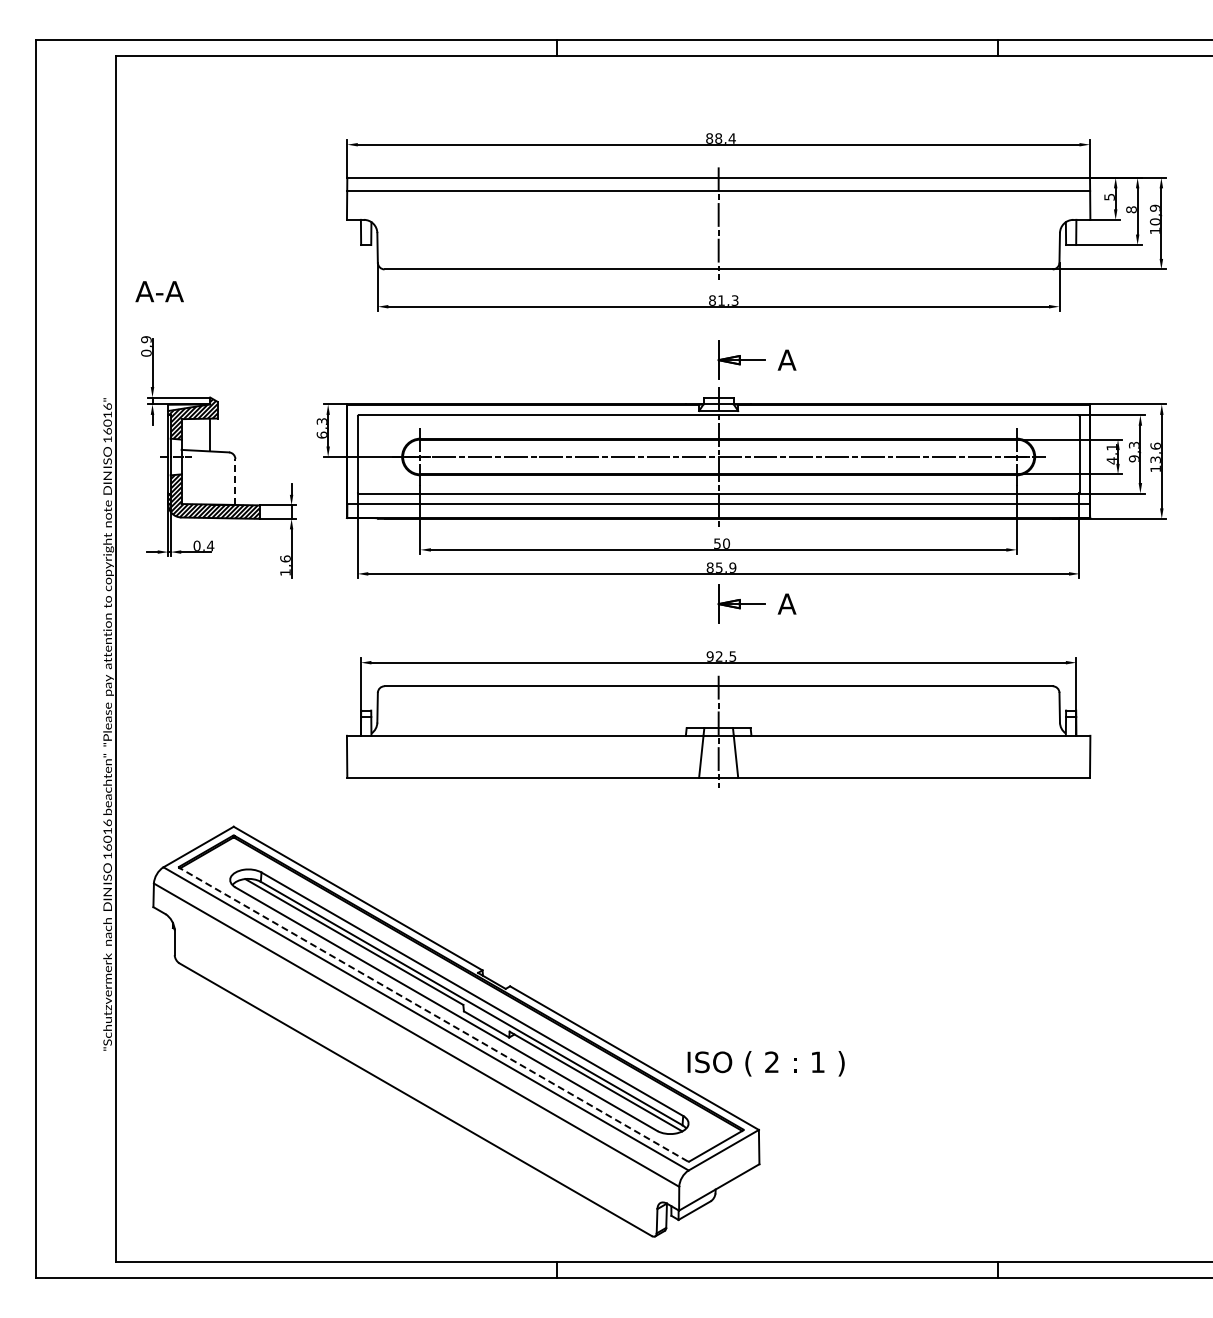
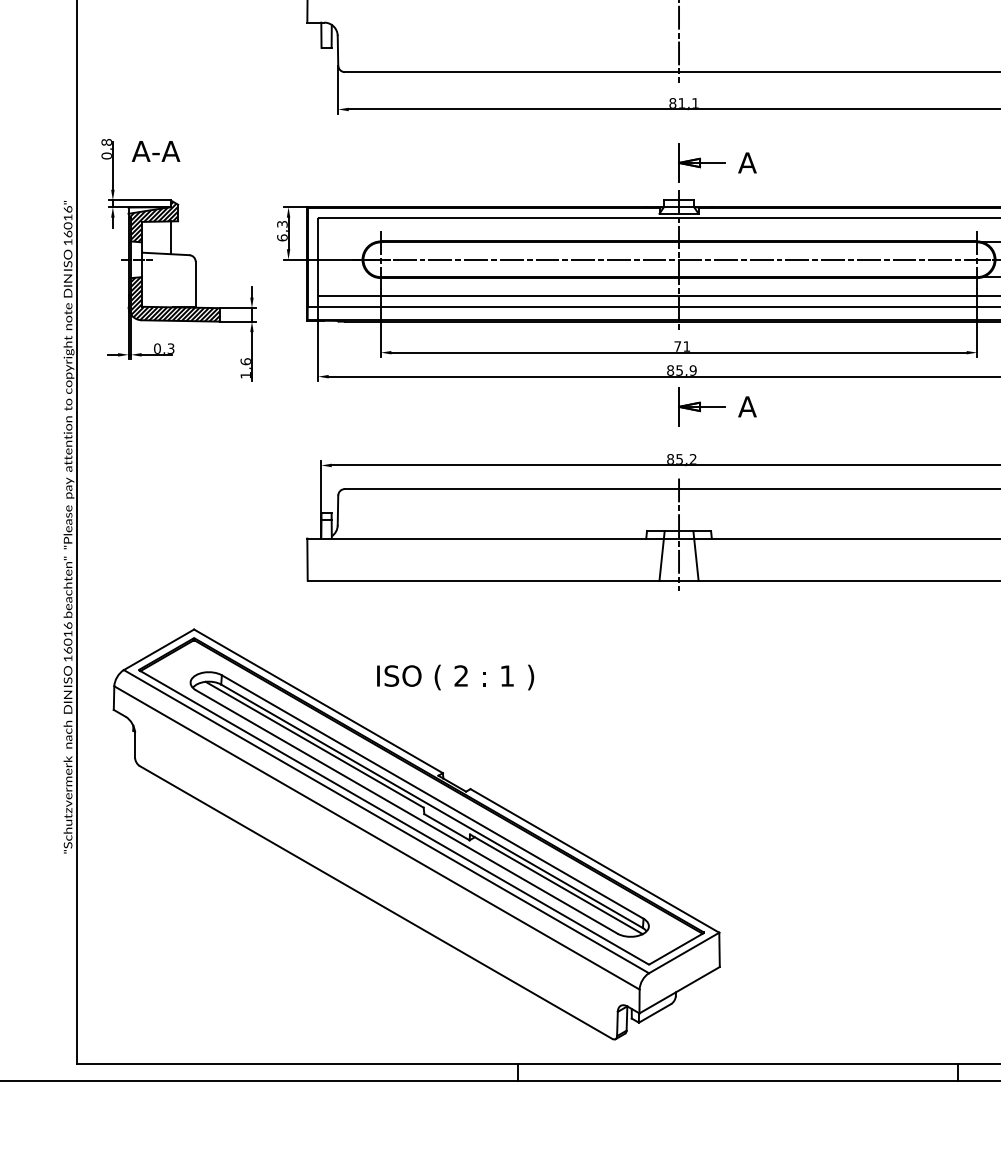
text: (159, 291) -> (155, 151), moved
text: (734, 300) -> (694, 103), 81,3 -> 81,1
text: (146, 339) -> (106, 142), 0,9 -> 0,8
line: (235, 481) -> (195, 284), dashed -> solid
text: (722, 543) -> (682, 346), 50 -> 71
text: (210, 545) -> (170, 348), 0,4 -> 0,3
text: (721, 656) -> (681, 459), 92,5 -> 85,2
line: (433, 1014) -> (393, 817), dashed -> solid
text: (765, 1063) -> (454, 677), moved

